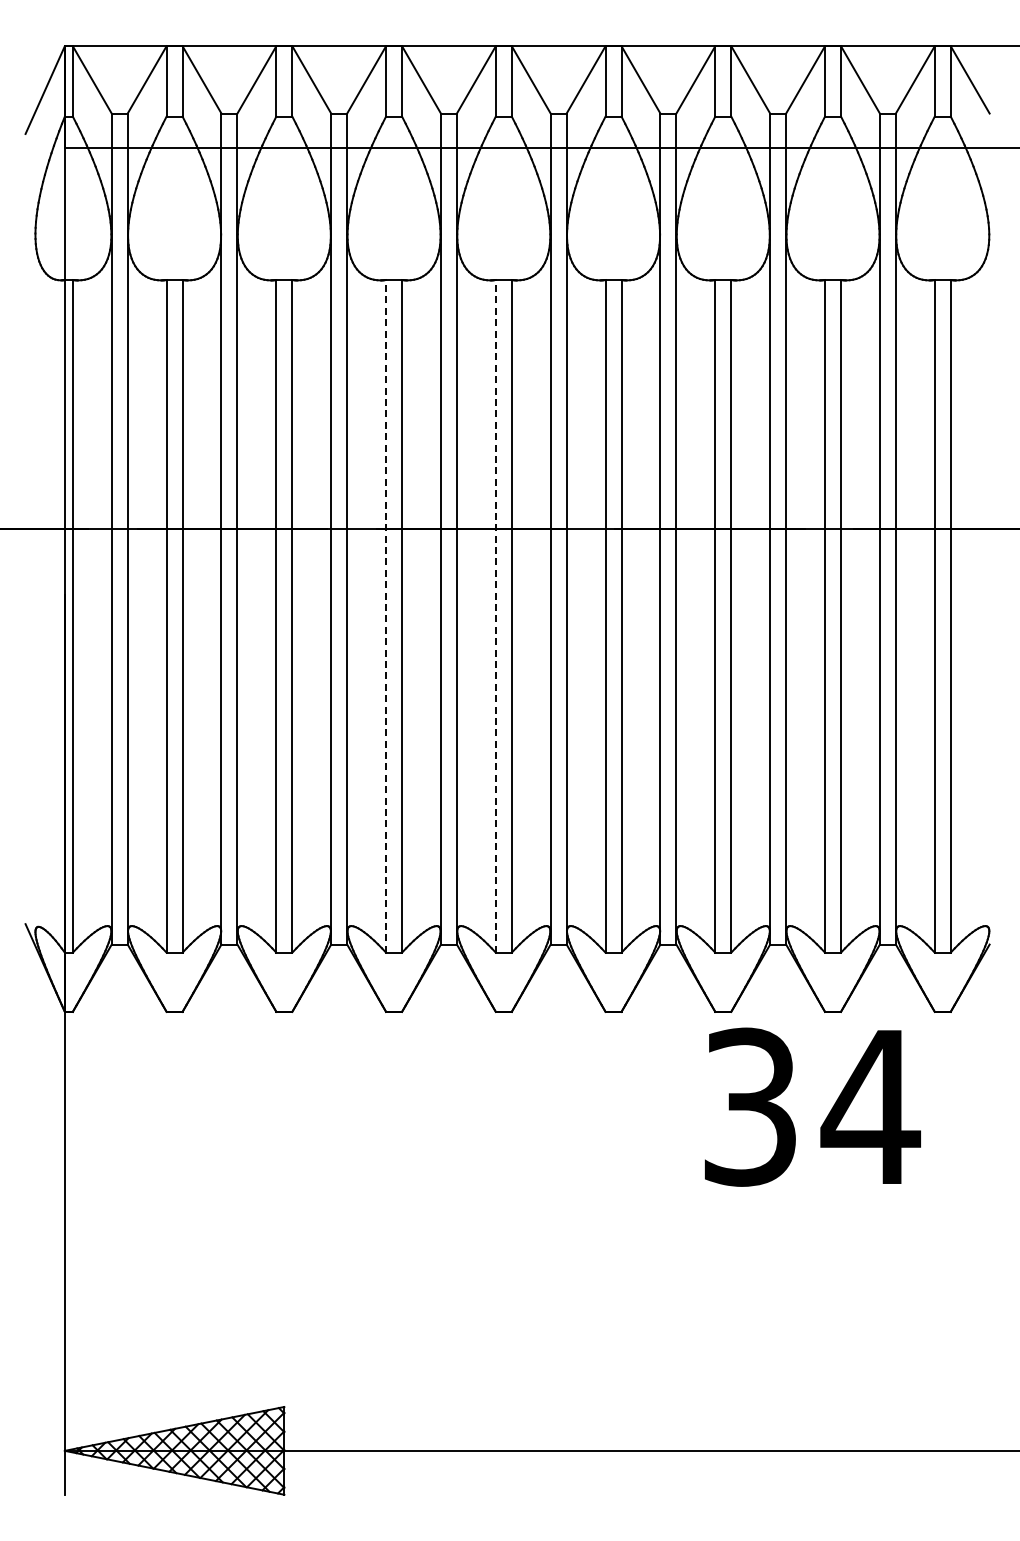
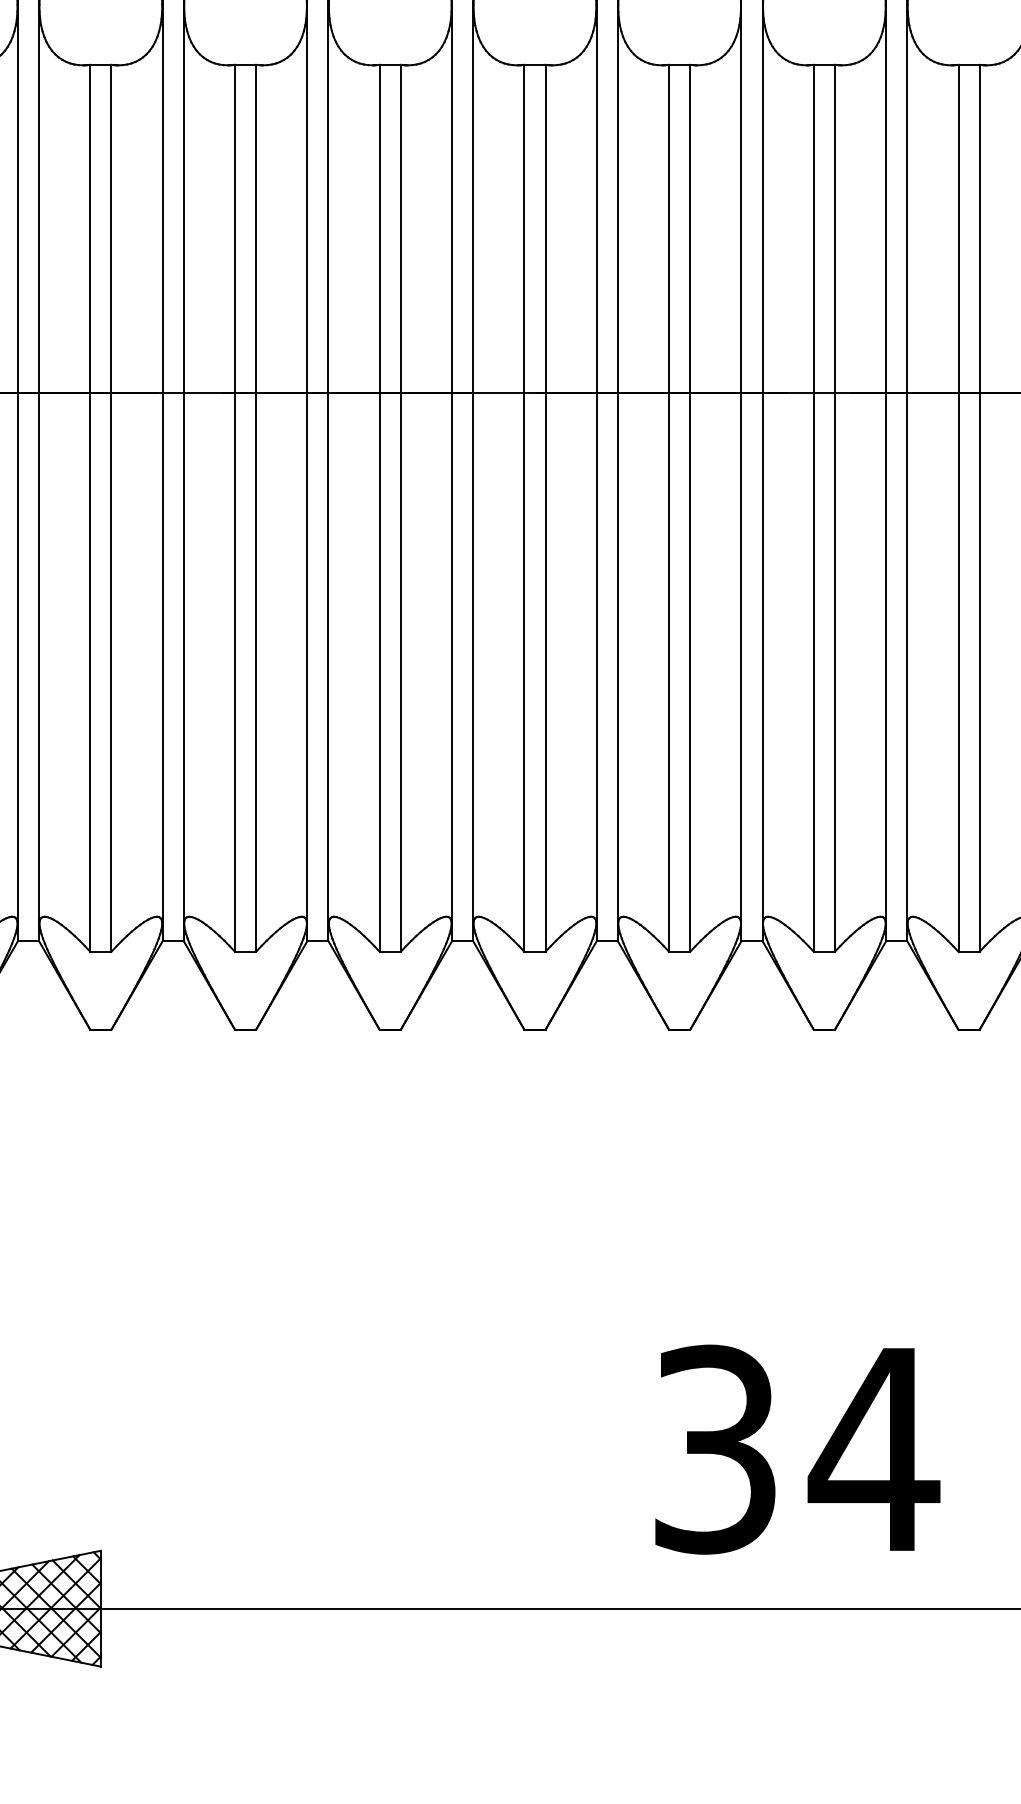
line: (386, 615) -> (235, 507), dashed -> solid
line: (495, 615) -> (379, 507), dashed -> solid
text: (812, 1106) -> (797, 1448), moved

